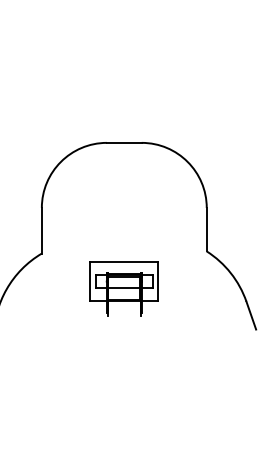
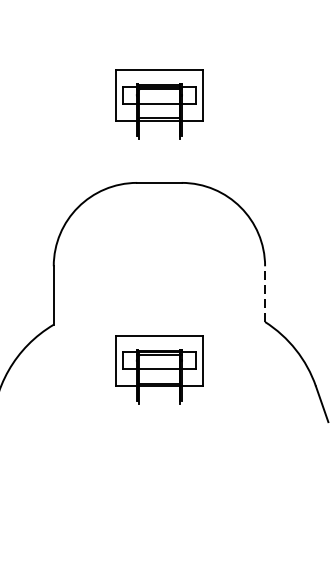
part: (123, 81) -> (158, 104), added
line: (206, 229) -> (264, 293), solid -> dashed

